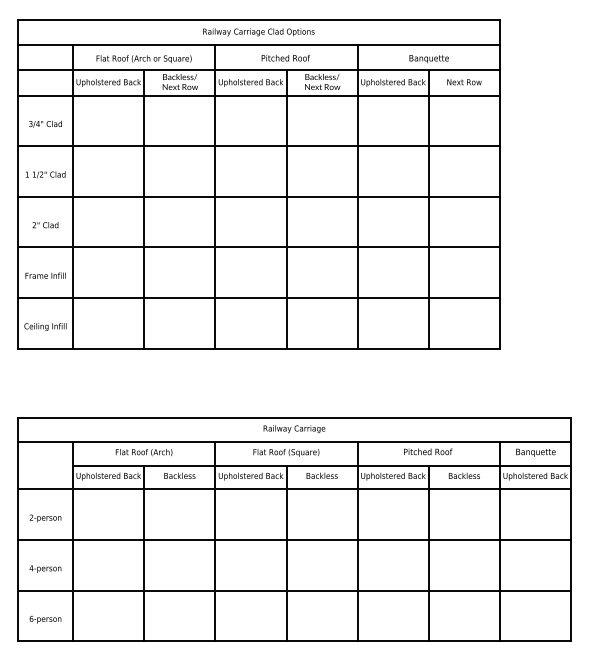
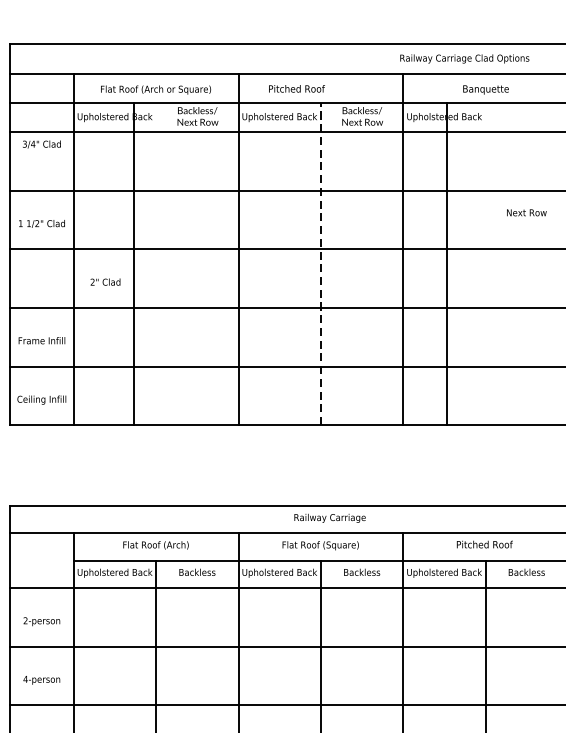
text: (258, 32) -> (464, 59), moved
text: (285, 57) -> (296, 88), moved
text: (464, 82) -> (526, 213), moved
text: (45, 123) -> (41, 143), moved
line: (144, 209) -> (134, 264), moved
line: (286, 209) -> (320, 264), solid -> dashed
line: (428, 209) -> (446, 264), moved
text: (45, 225) -> (105, 282), moved

